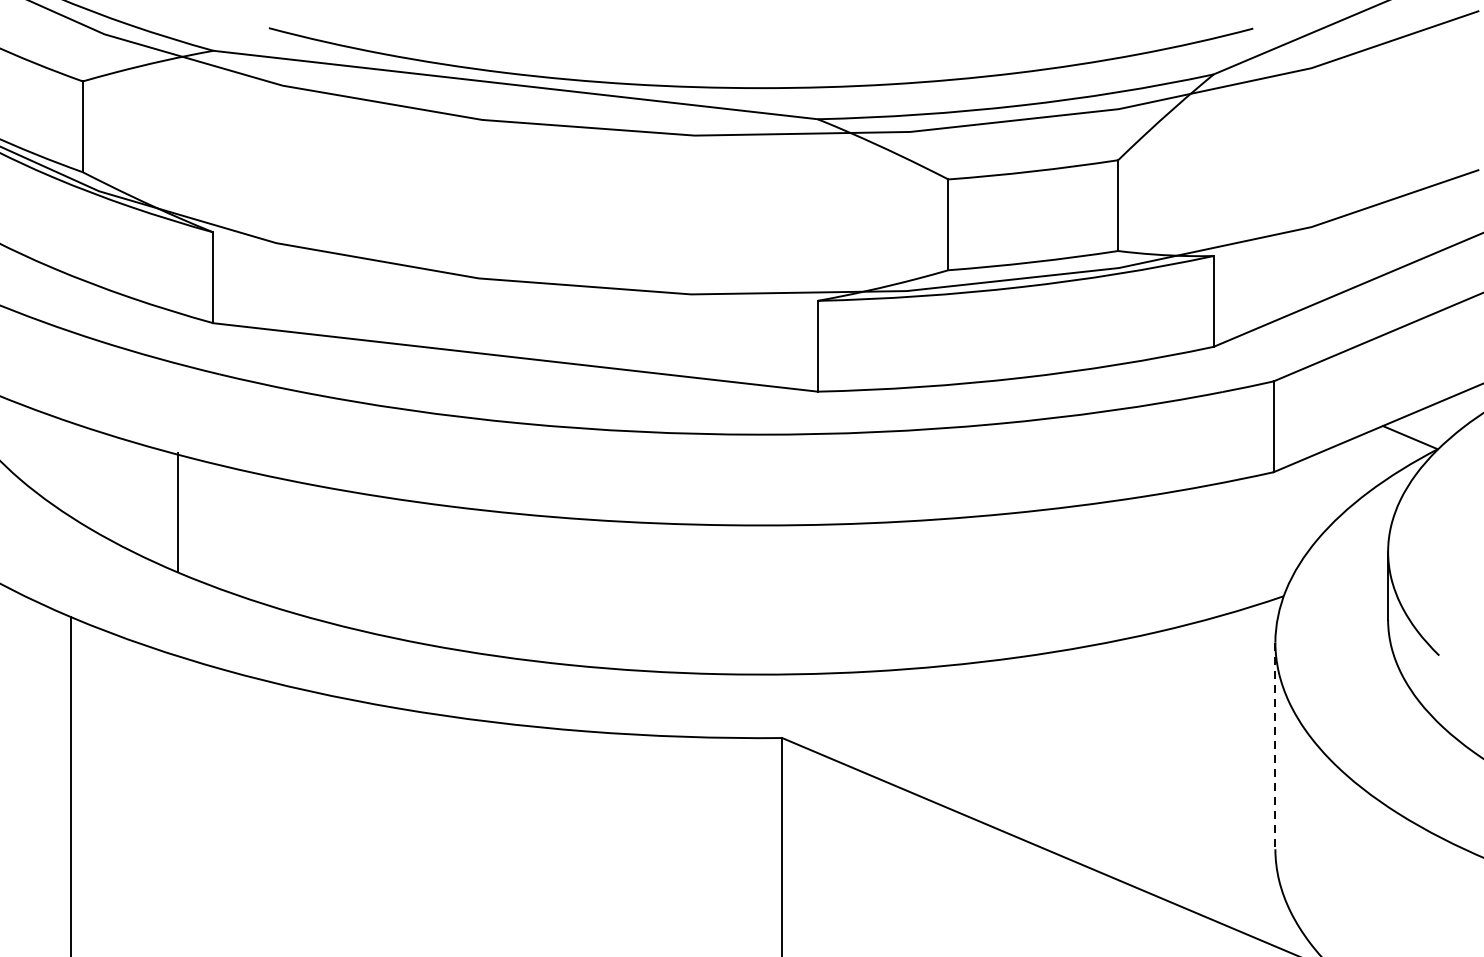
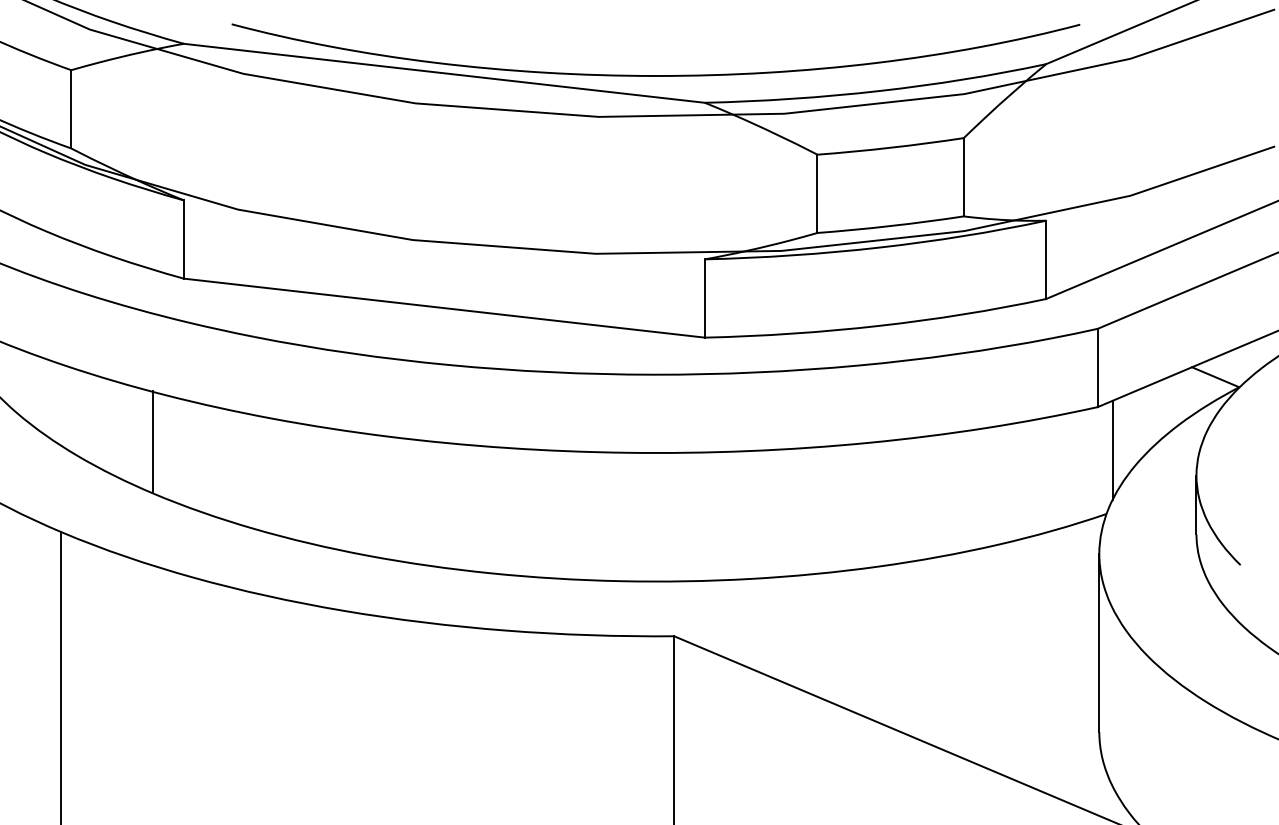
line: (1290, 521) -> (1112, 449), added
line: (1275, 746) -> (1099, 643), dashed -> solid

